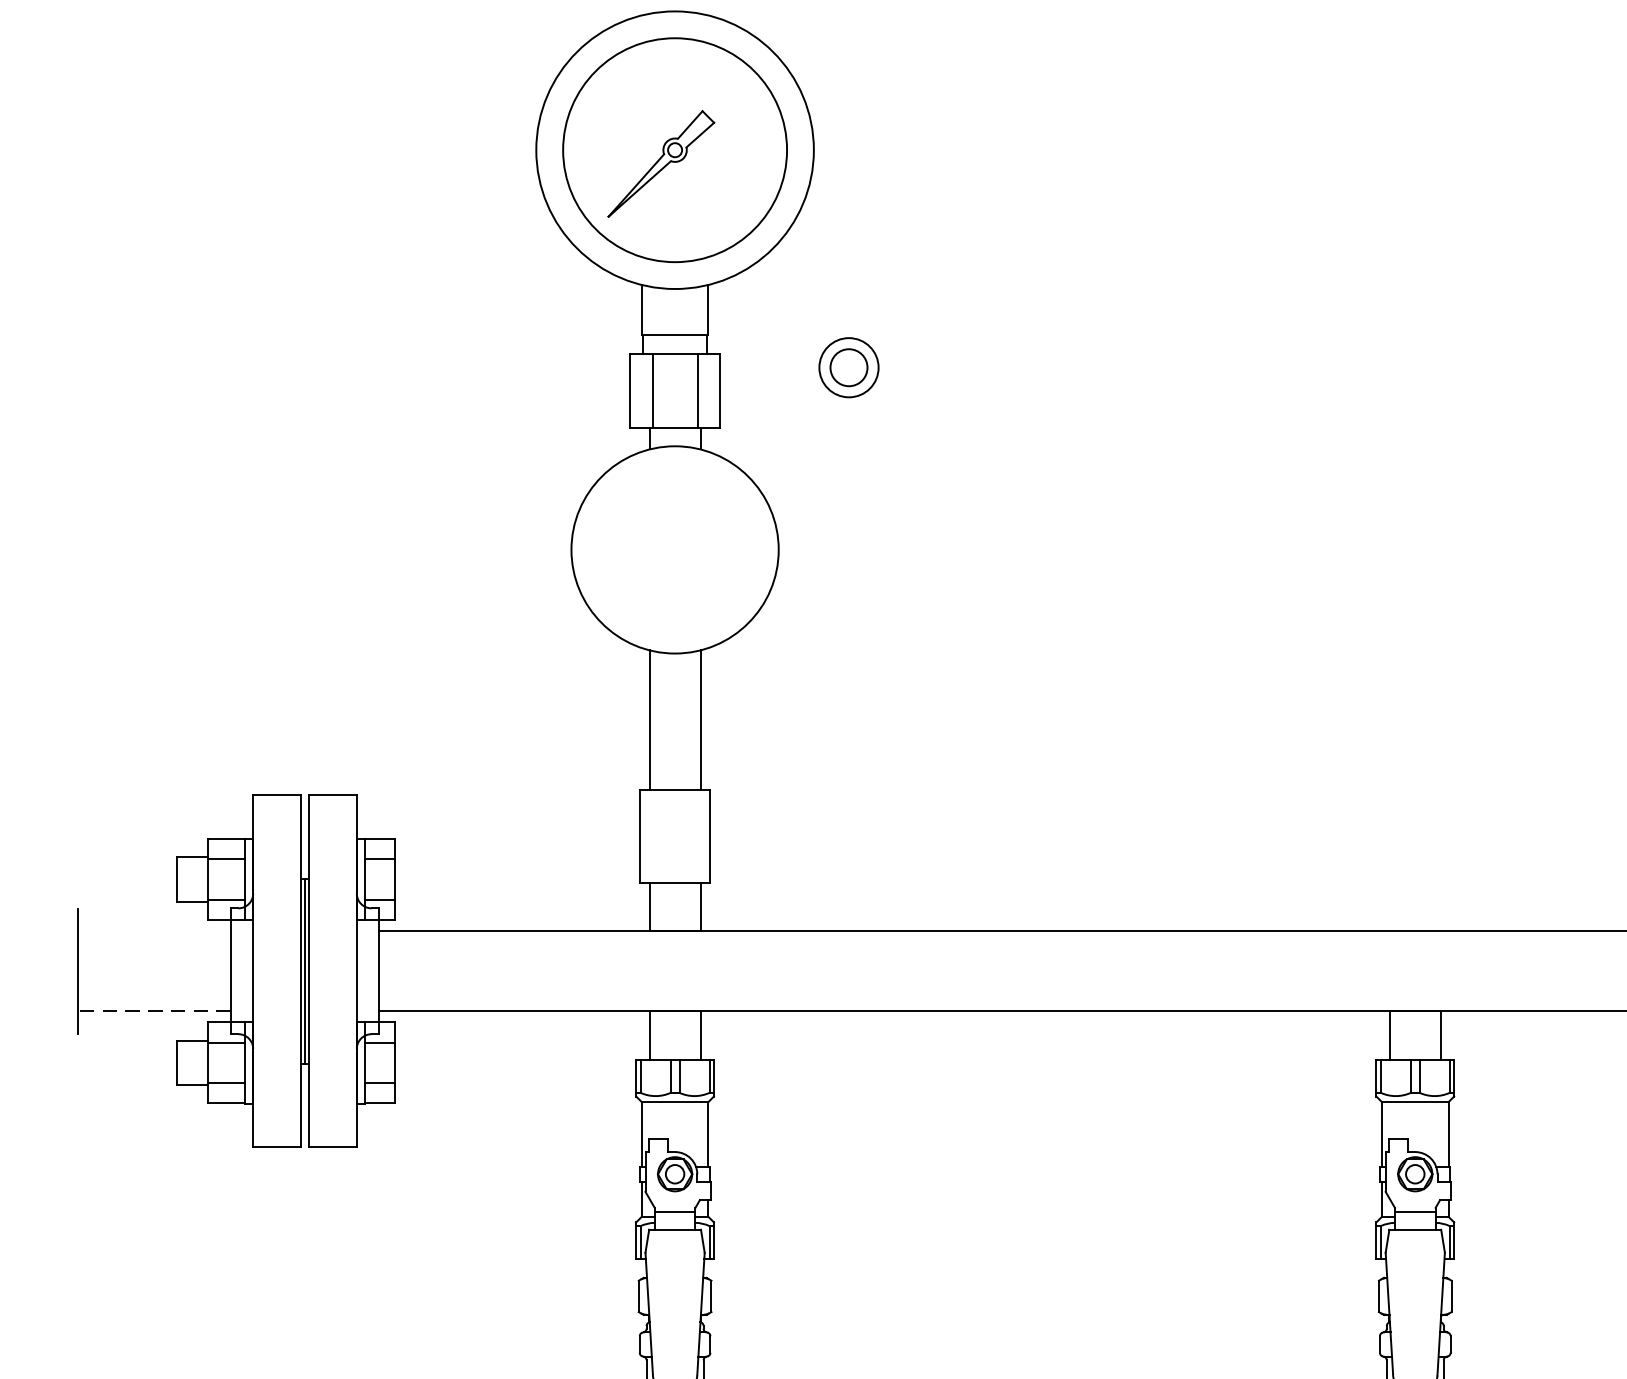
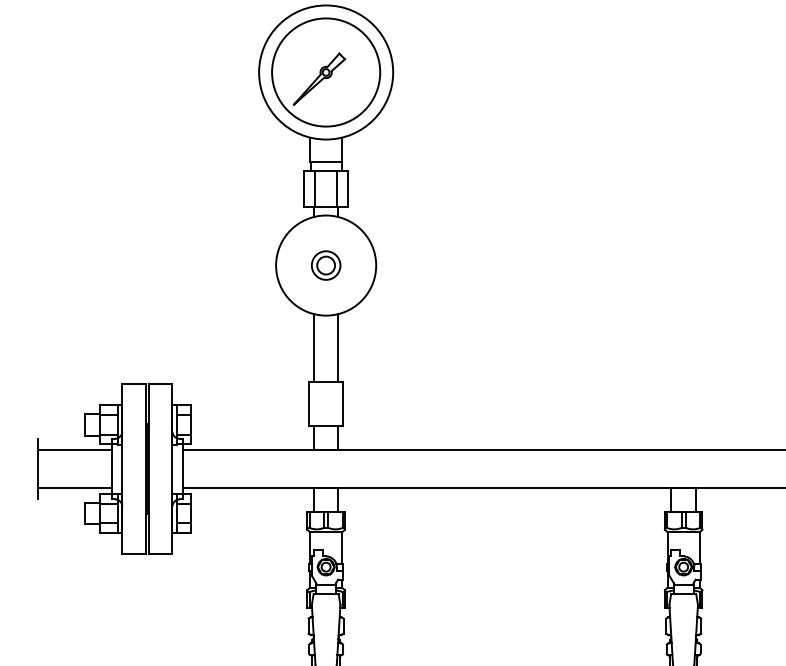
part: (849, 367) -> (326, 265), moved
line: (154, 930) -> (74, 449), added
line: (154, 1011) -> (74, 488), dashed -> solid

